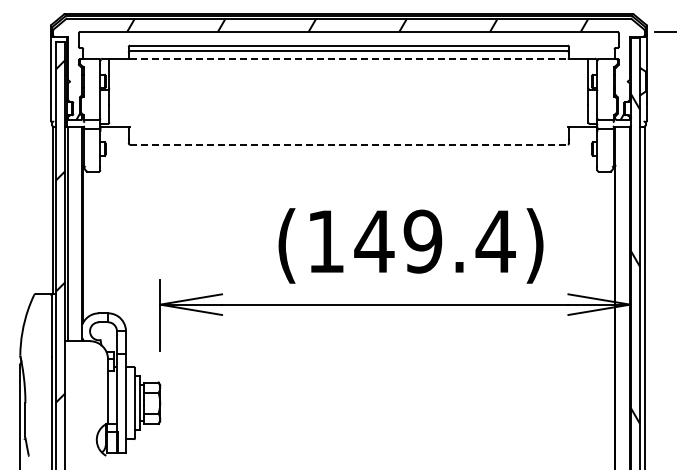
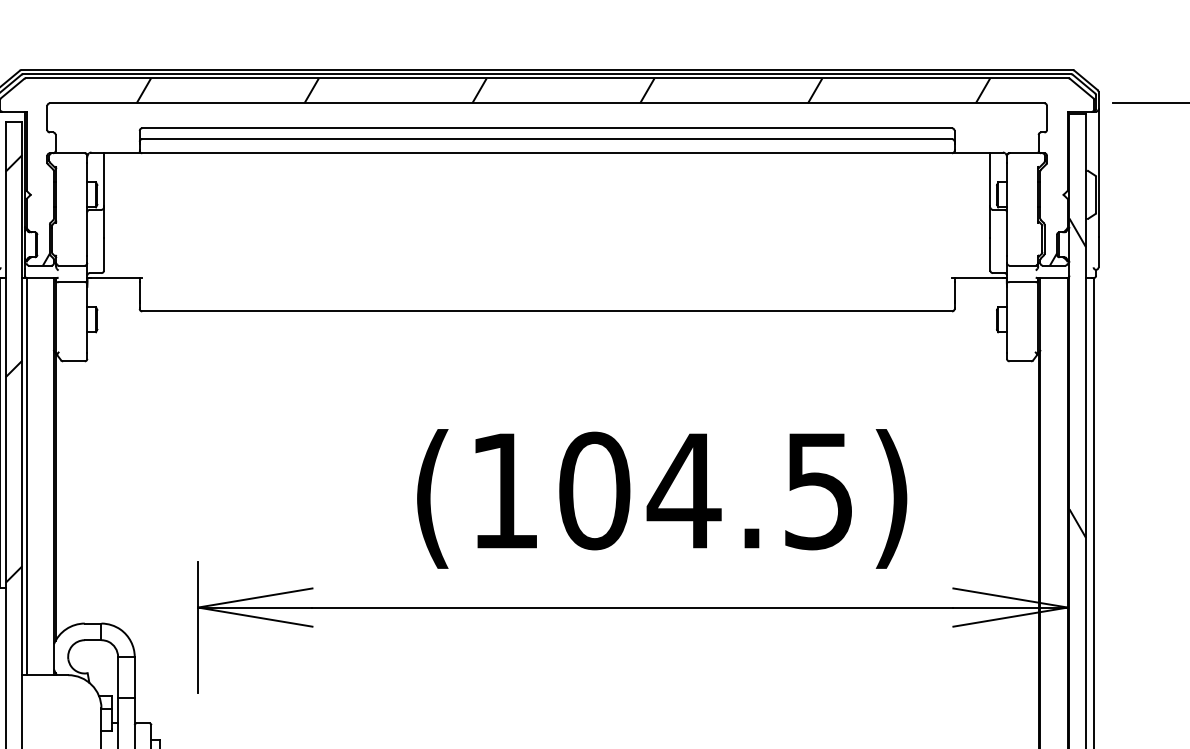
line: (348, 59) -> (546, 153), dashed -> solid
line: (348, 144) -> (546, 311), dashed -> solid
text: (434, 241) -> (705, 490), (149.4) -> (104.5)

